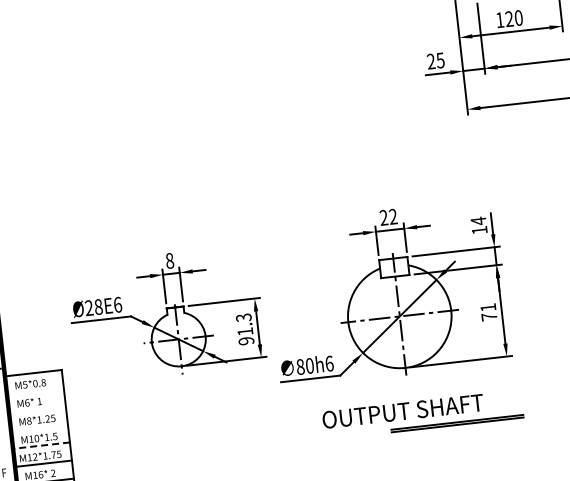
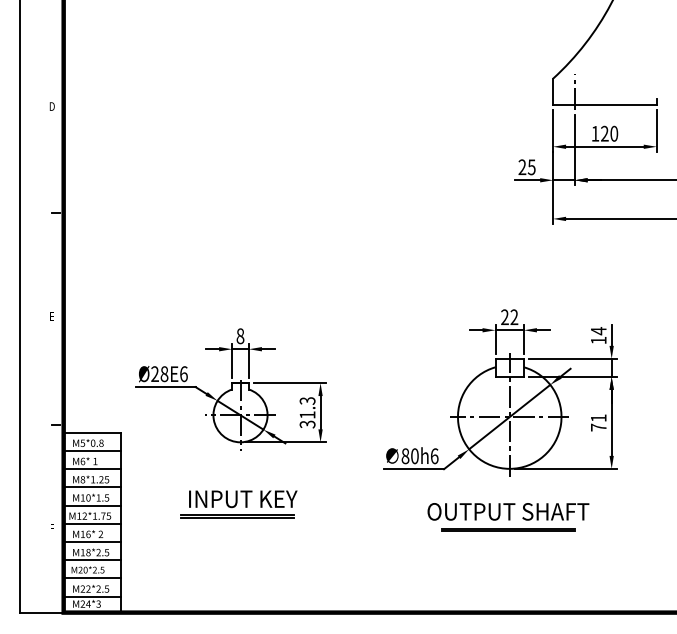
part: (387, 293) -> (500, 392), moved
text: (246, 341) -> (307, 424), 91.3 -> 31.3
line: (34, 391) -> (91, 450), added
line: (36, 409) -> (91, 469), added
text: (403, 411) -> (508, 511), moved
line: (38, 427) -> (91, 487), added
part: (186, 428) -> (238, 504), added
line: (41, 445) -> (92, 505), dashed -> solid

